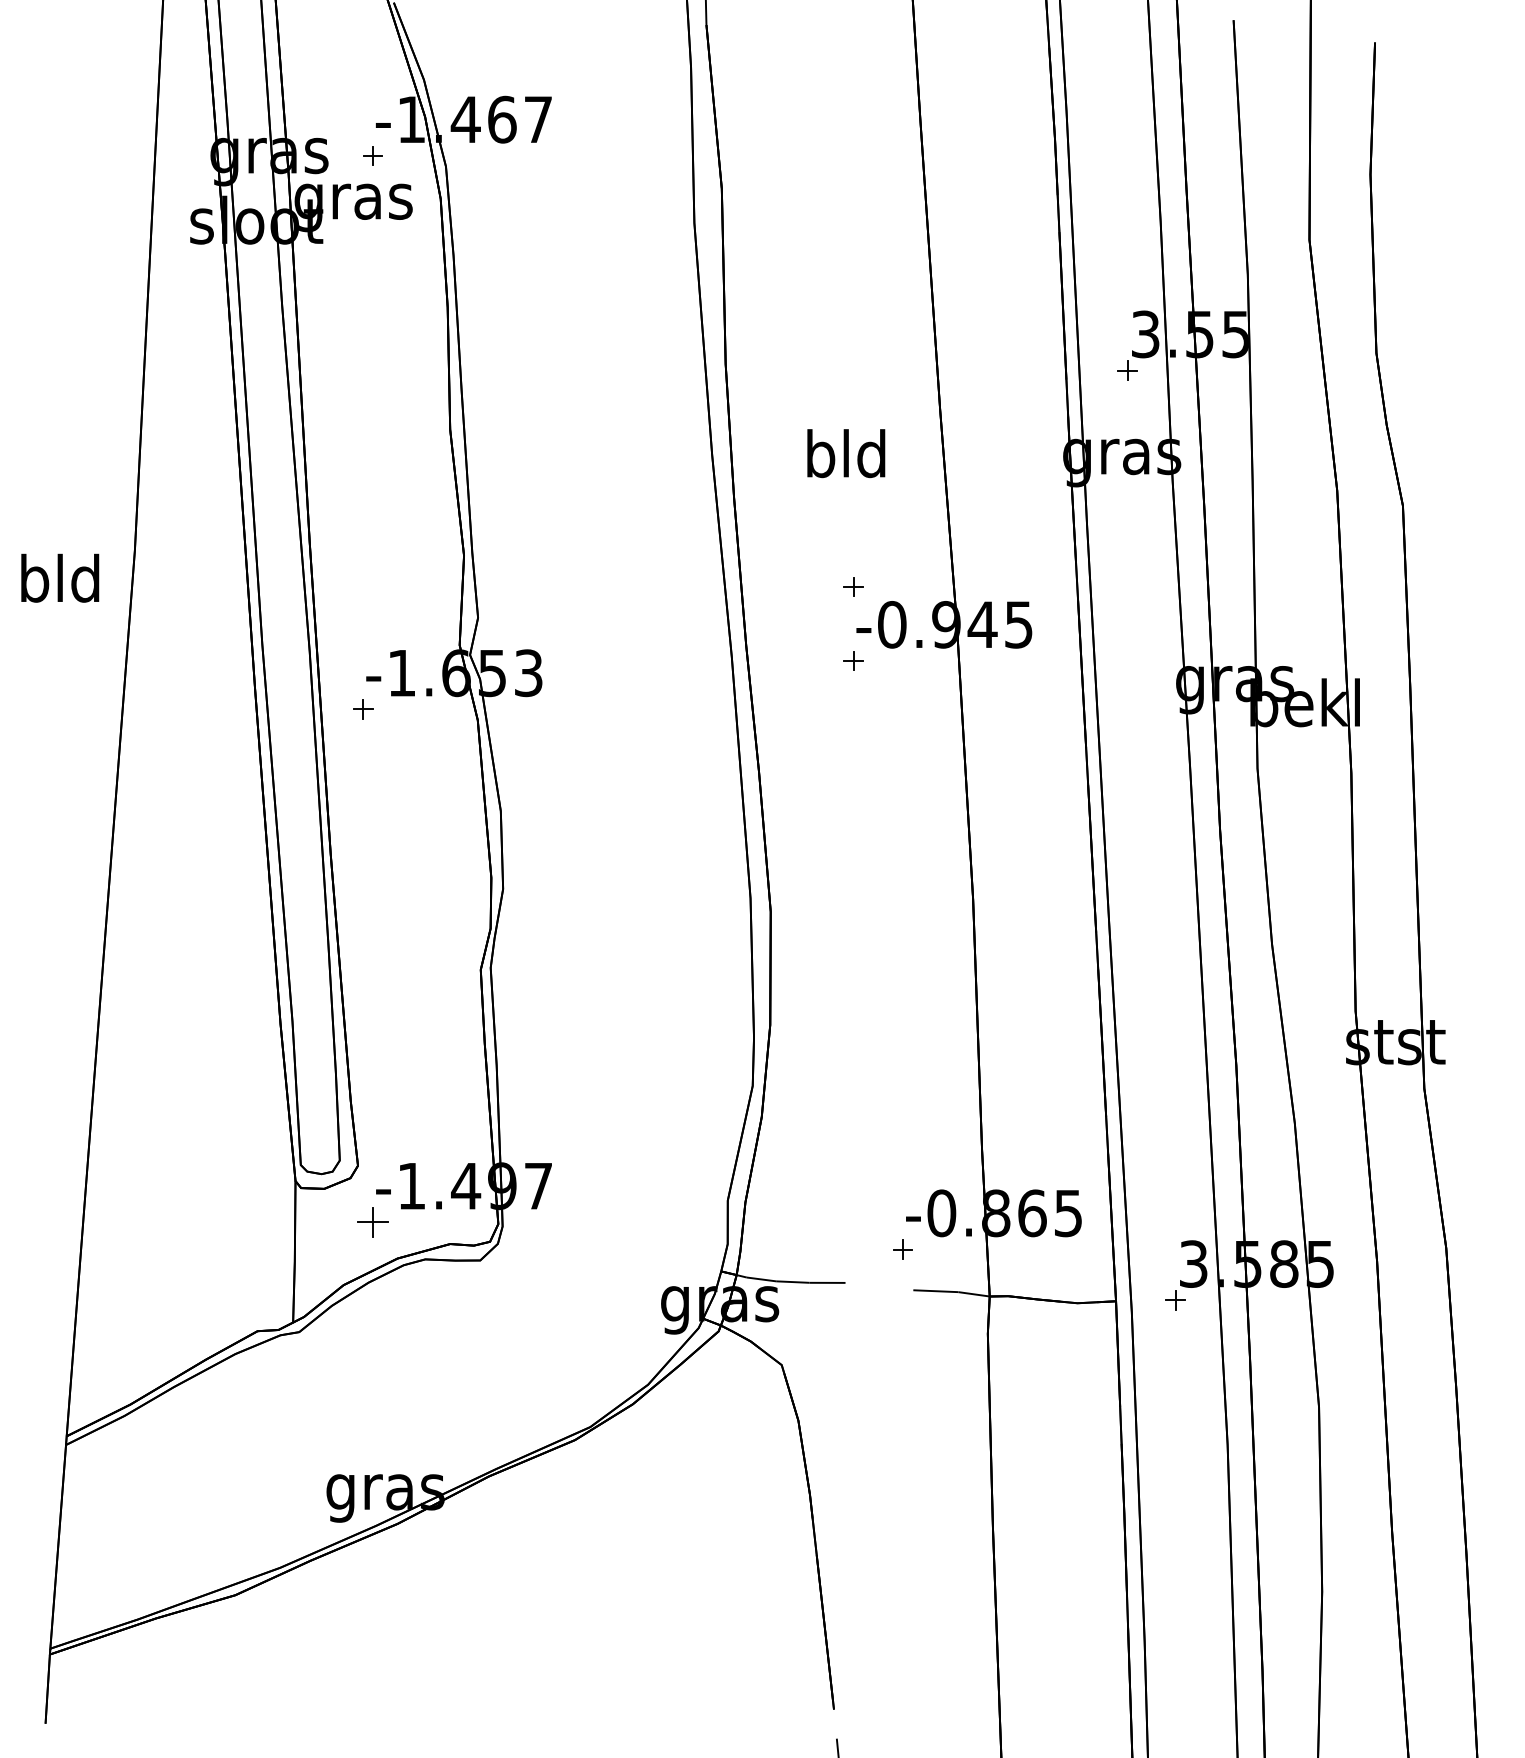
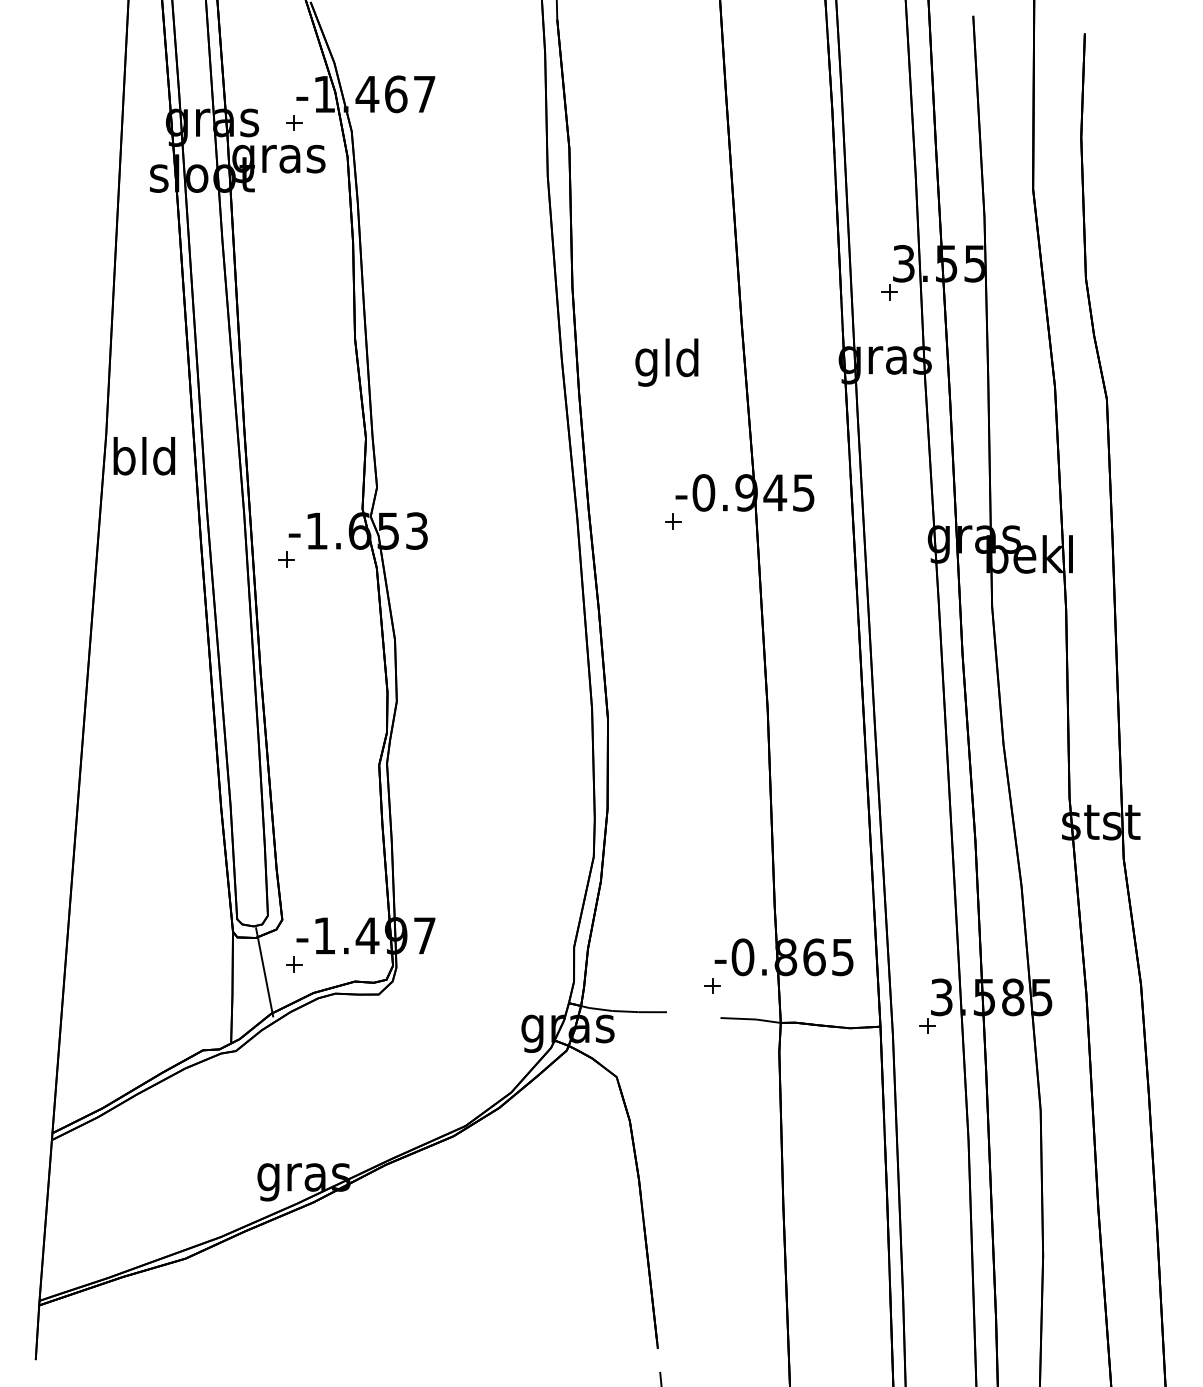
text: (820, 459) -> (647, 362), bld -> gld
text: (60, 577) -> (144, 455), moved
part: (853, 586) -> (673, 462), removed
part: (373, 1222) -> (294, 964), size x0.62
line: (335, 1232) -> (264, 972), added

